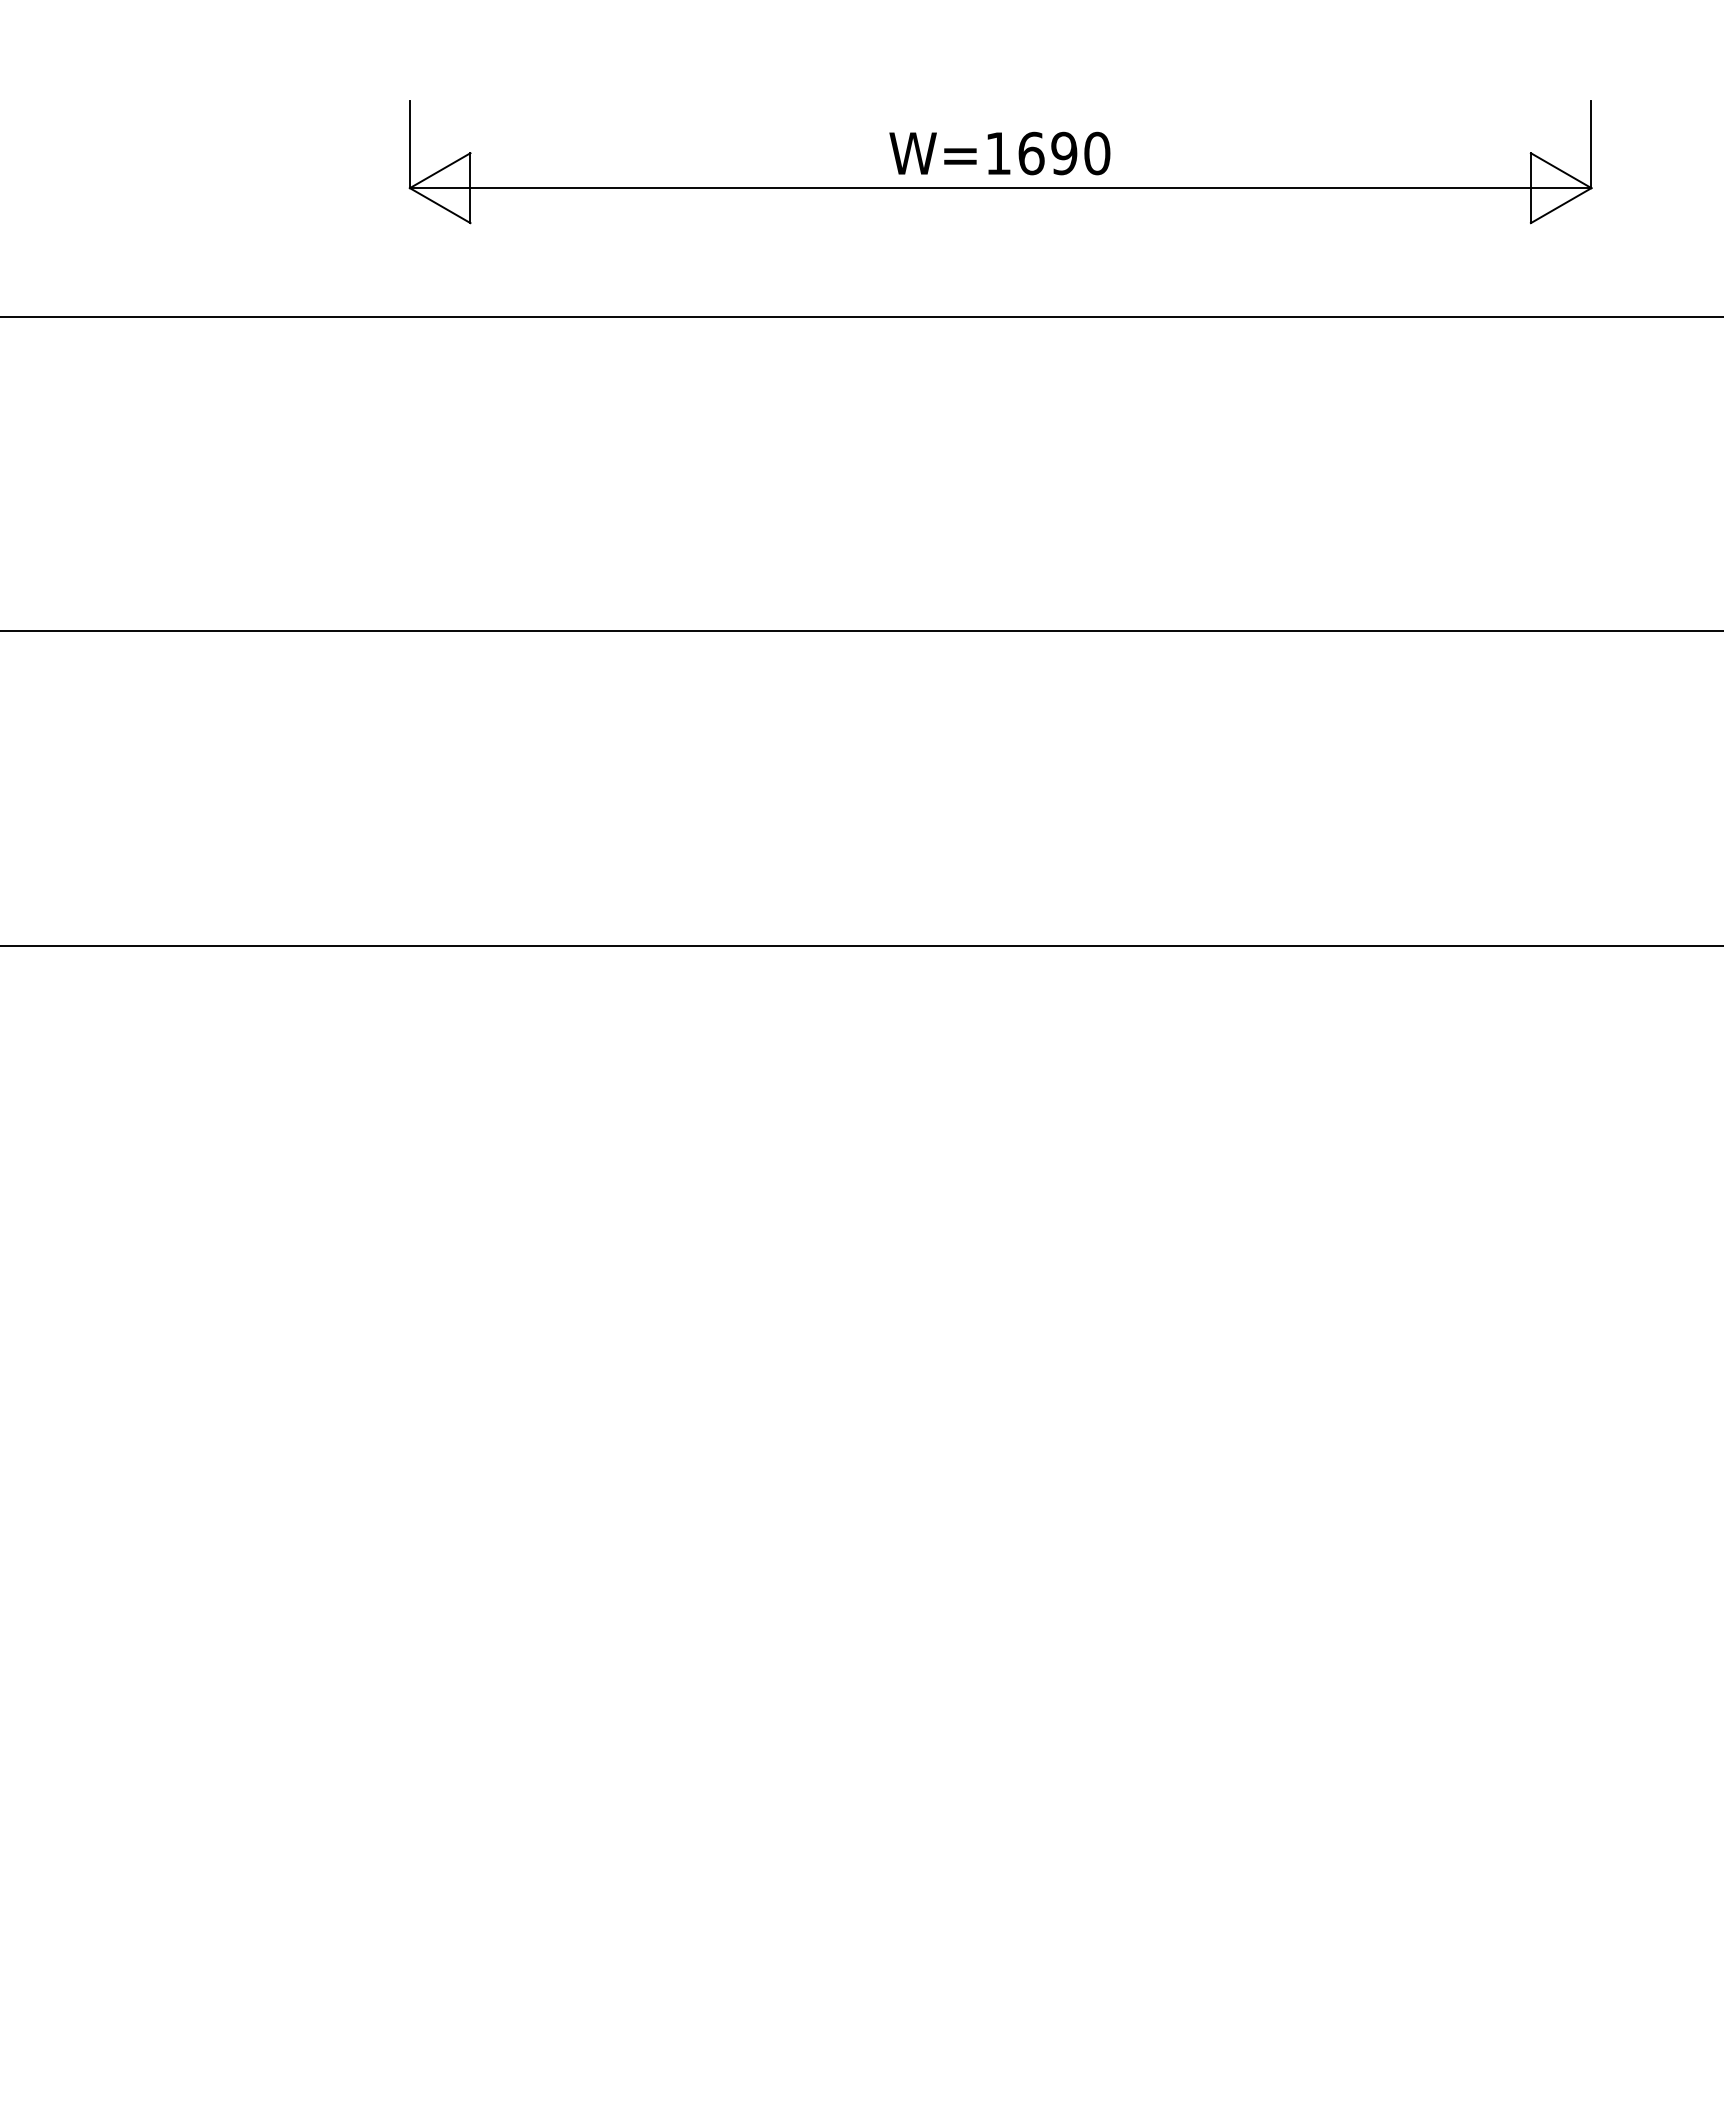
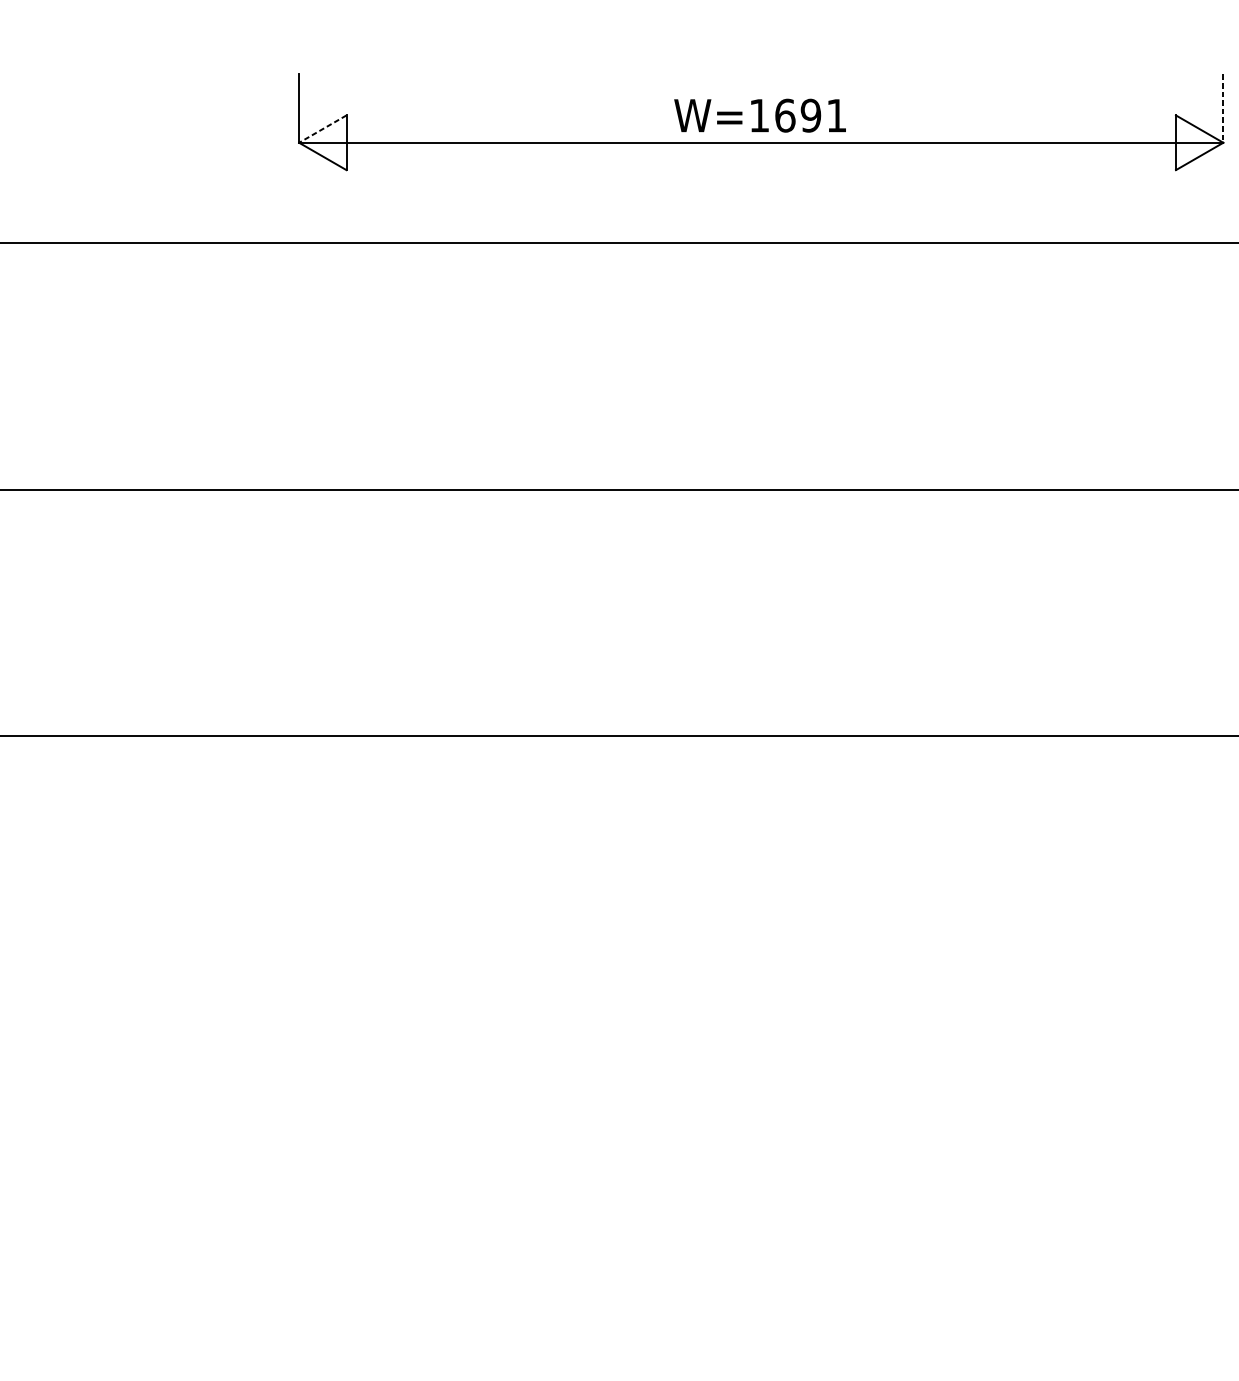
line: (1591, 144) -> (1223, 108), solid -> dashed
text: (1097, 153) -> (836, 115), W=1690 -> W=1691
line: (440, 170) -> (323, 128), solid -> dashed

